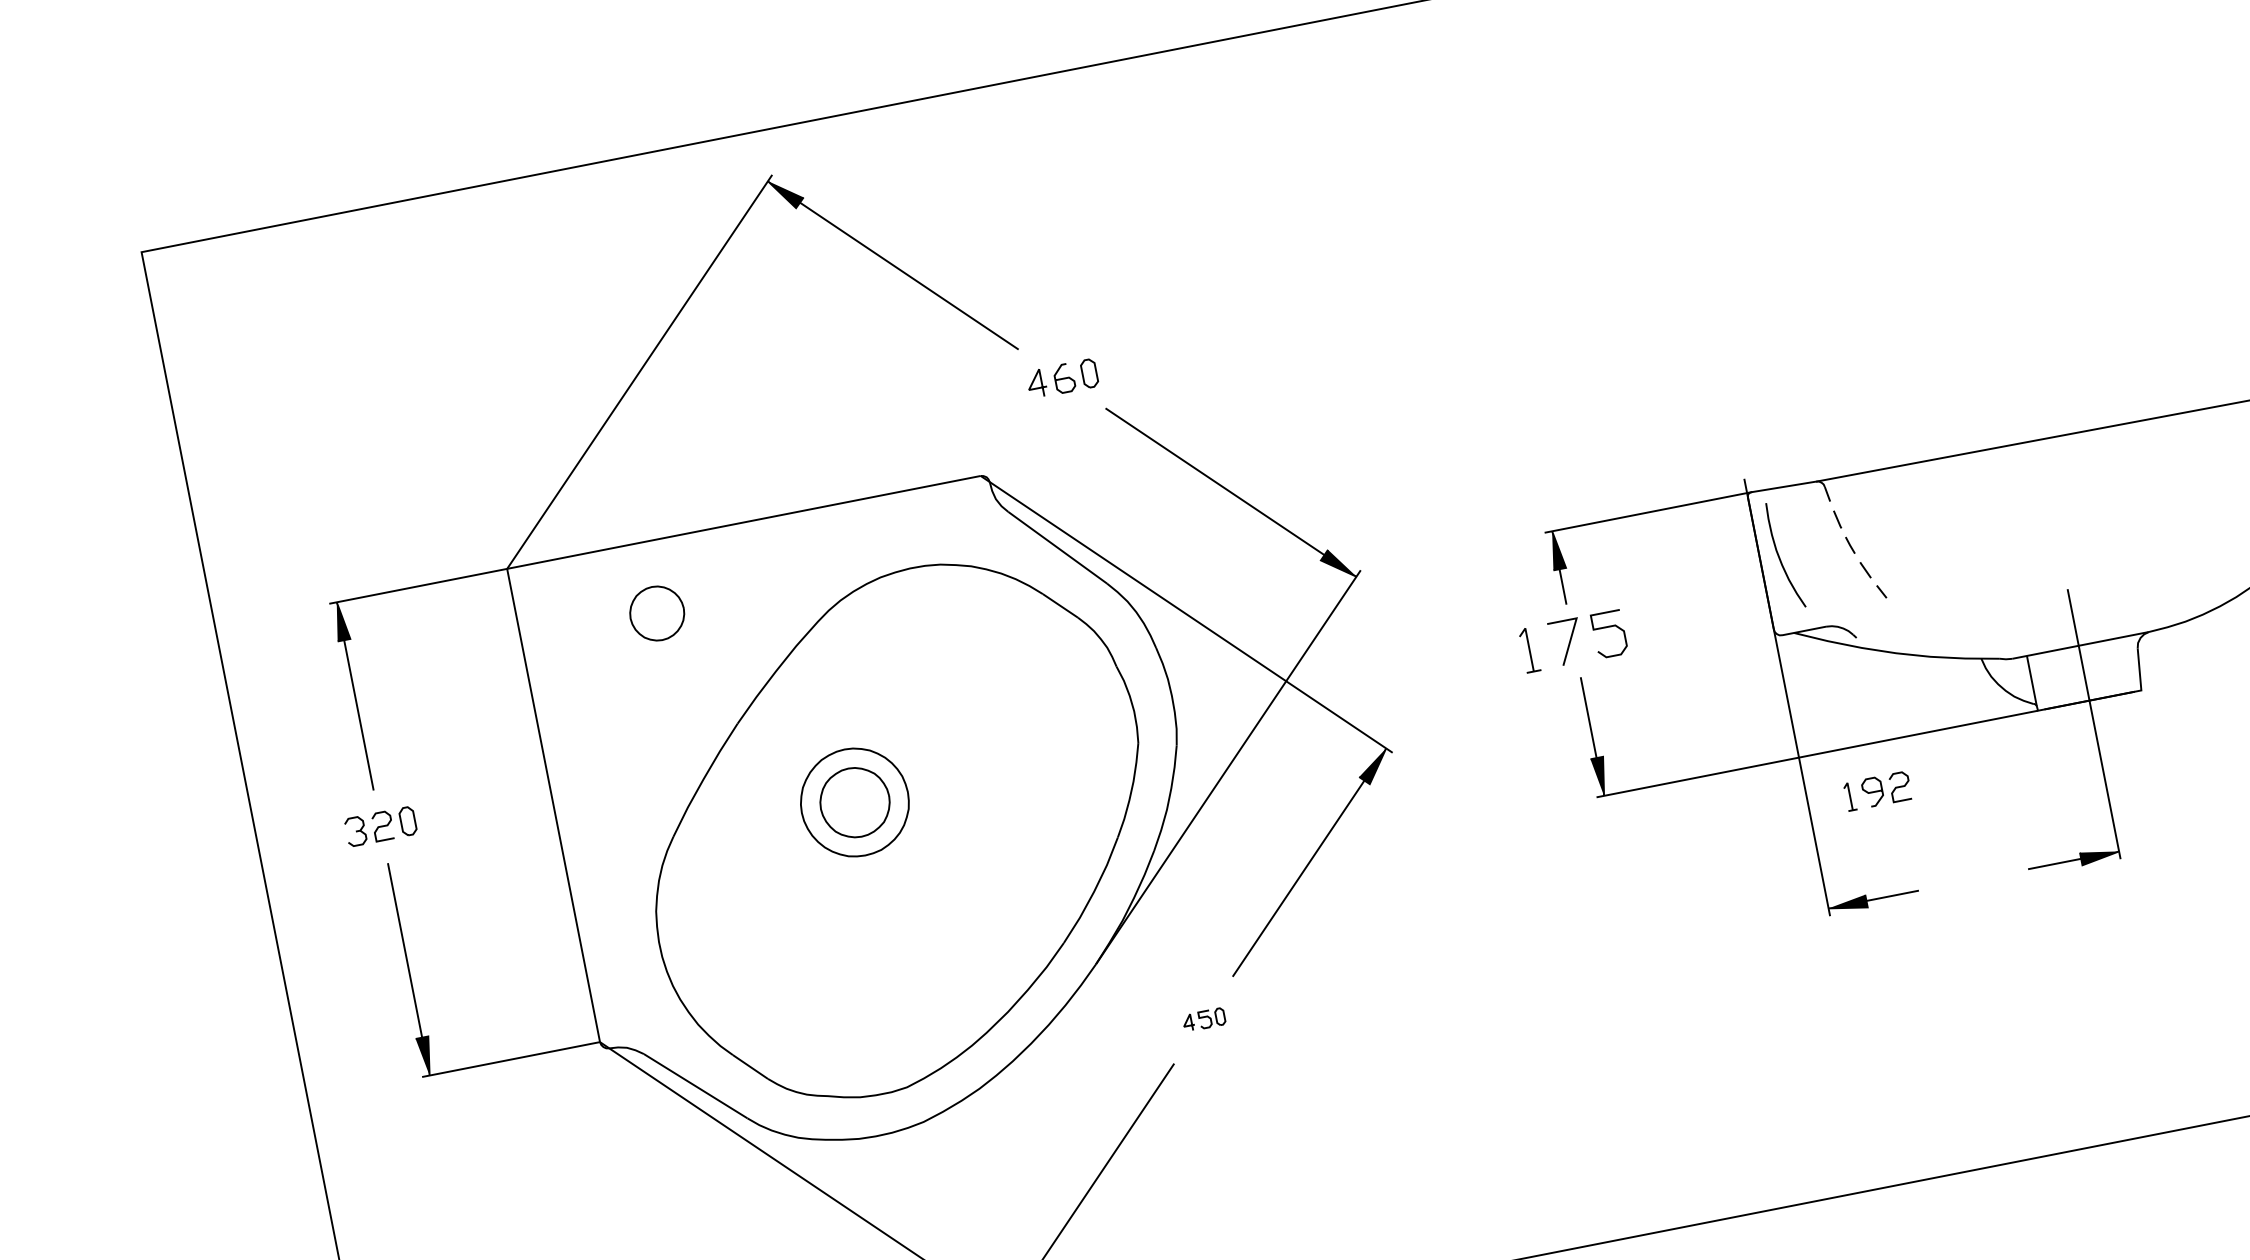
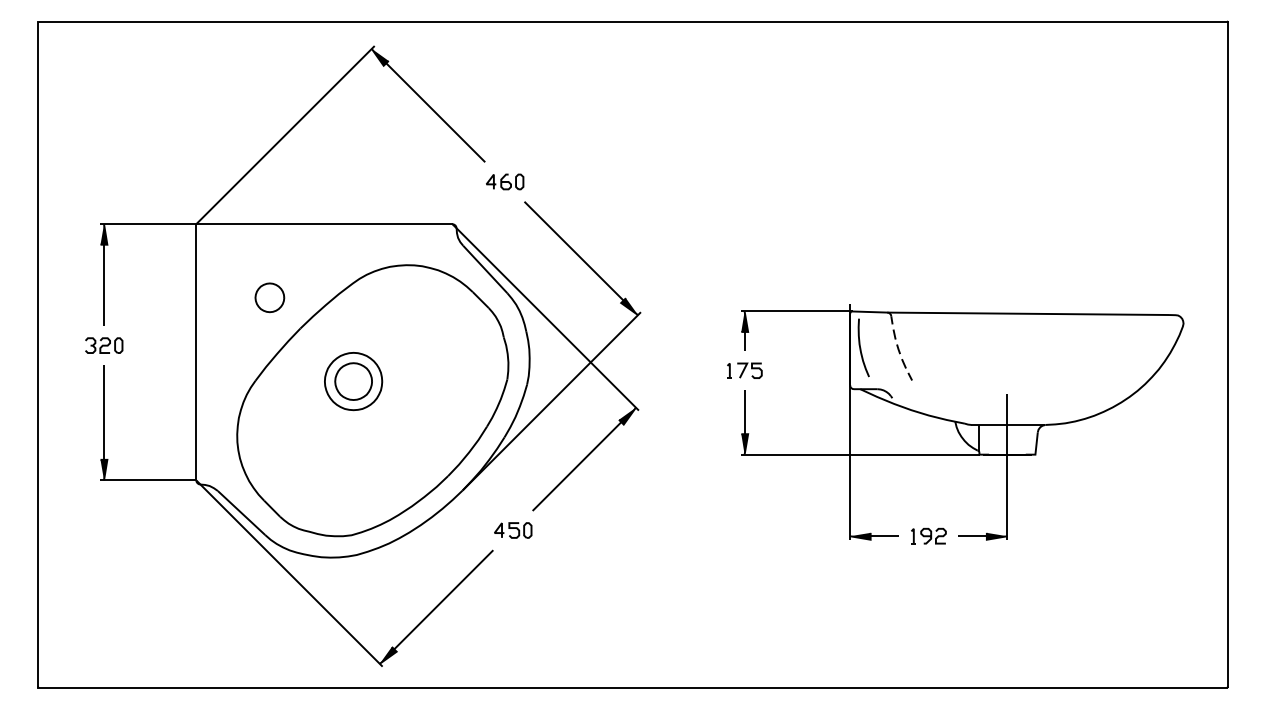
part: (656, 613) -> (269, 297), moved
part: (1573, 640) -> (744, 370), size x0.62
part: (1877, 789) -> (928, 535), moved
part: (1204, 1019) -> (513, 530), size x1.67

